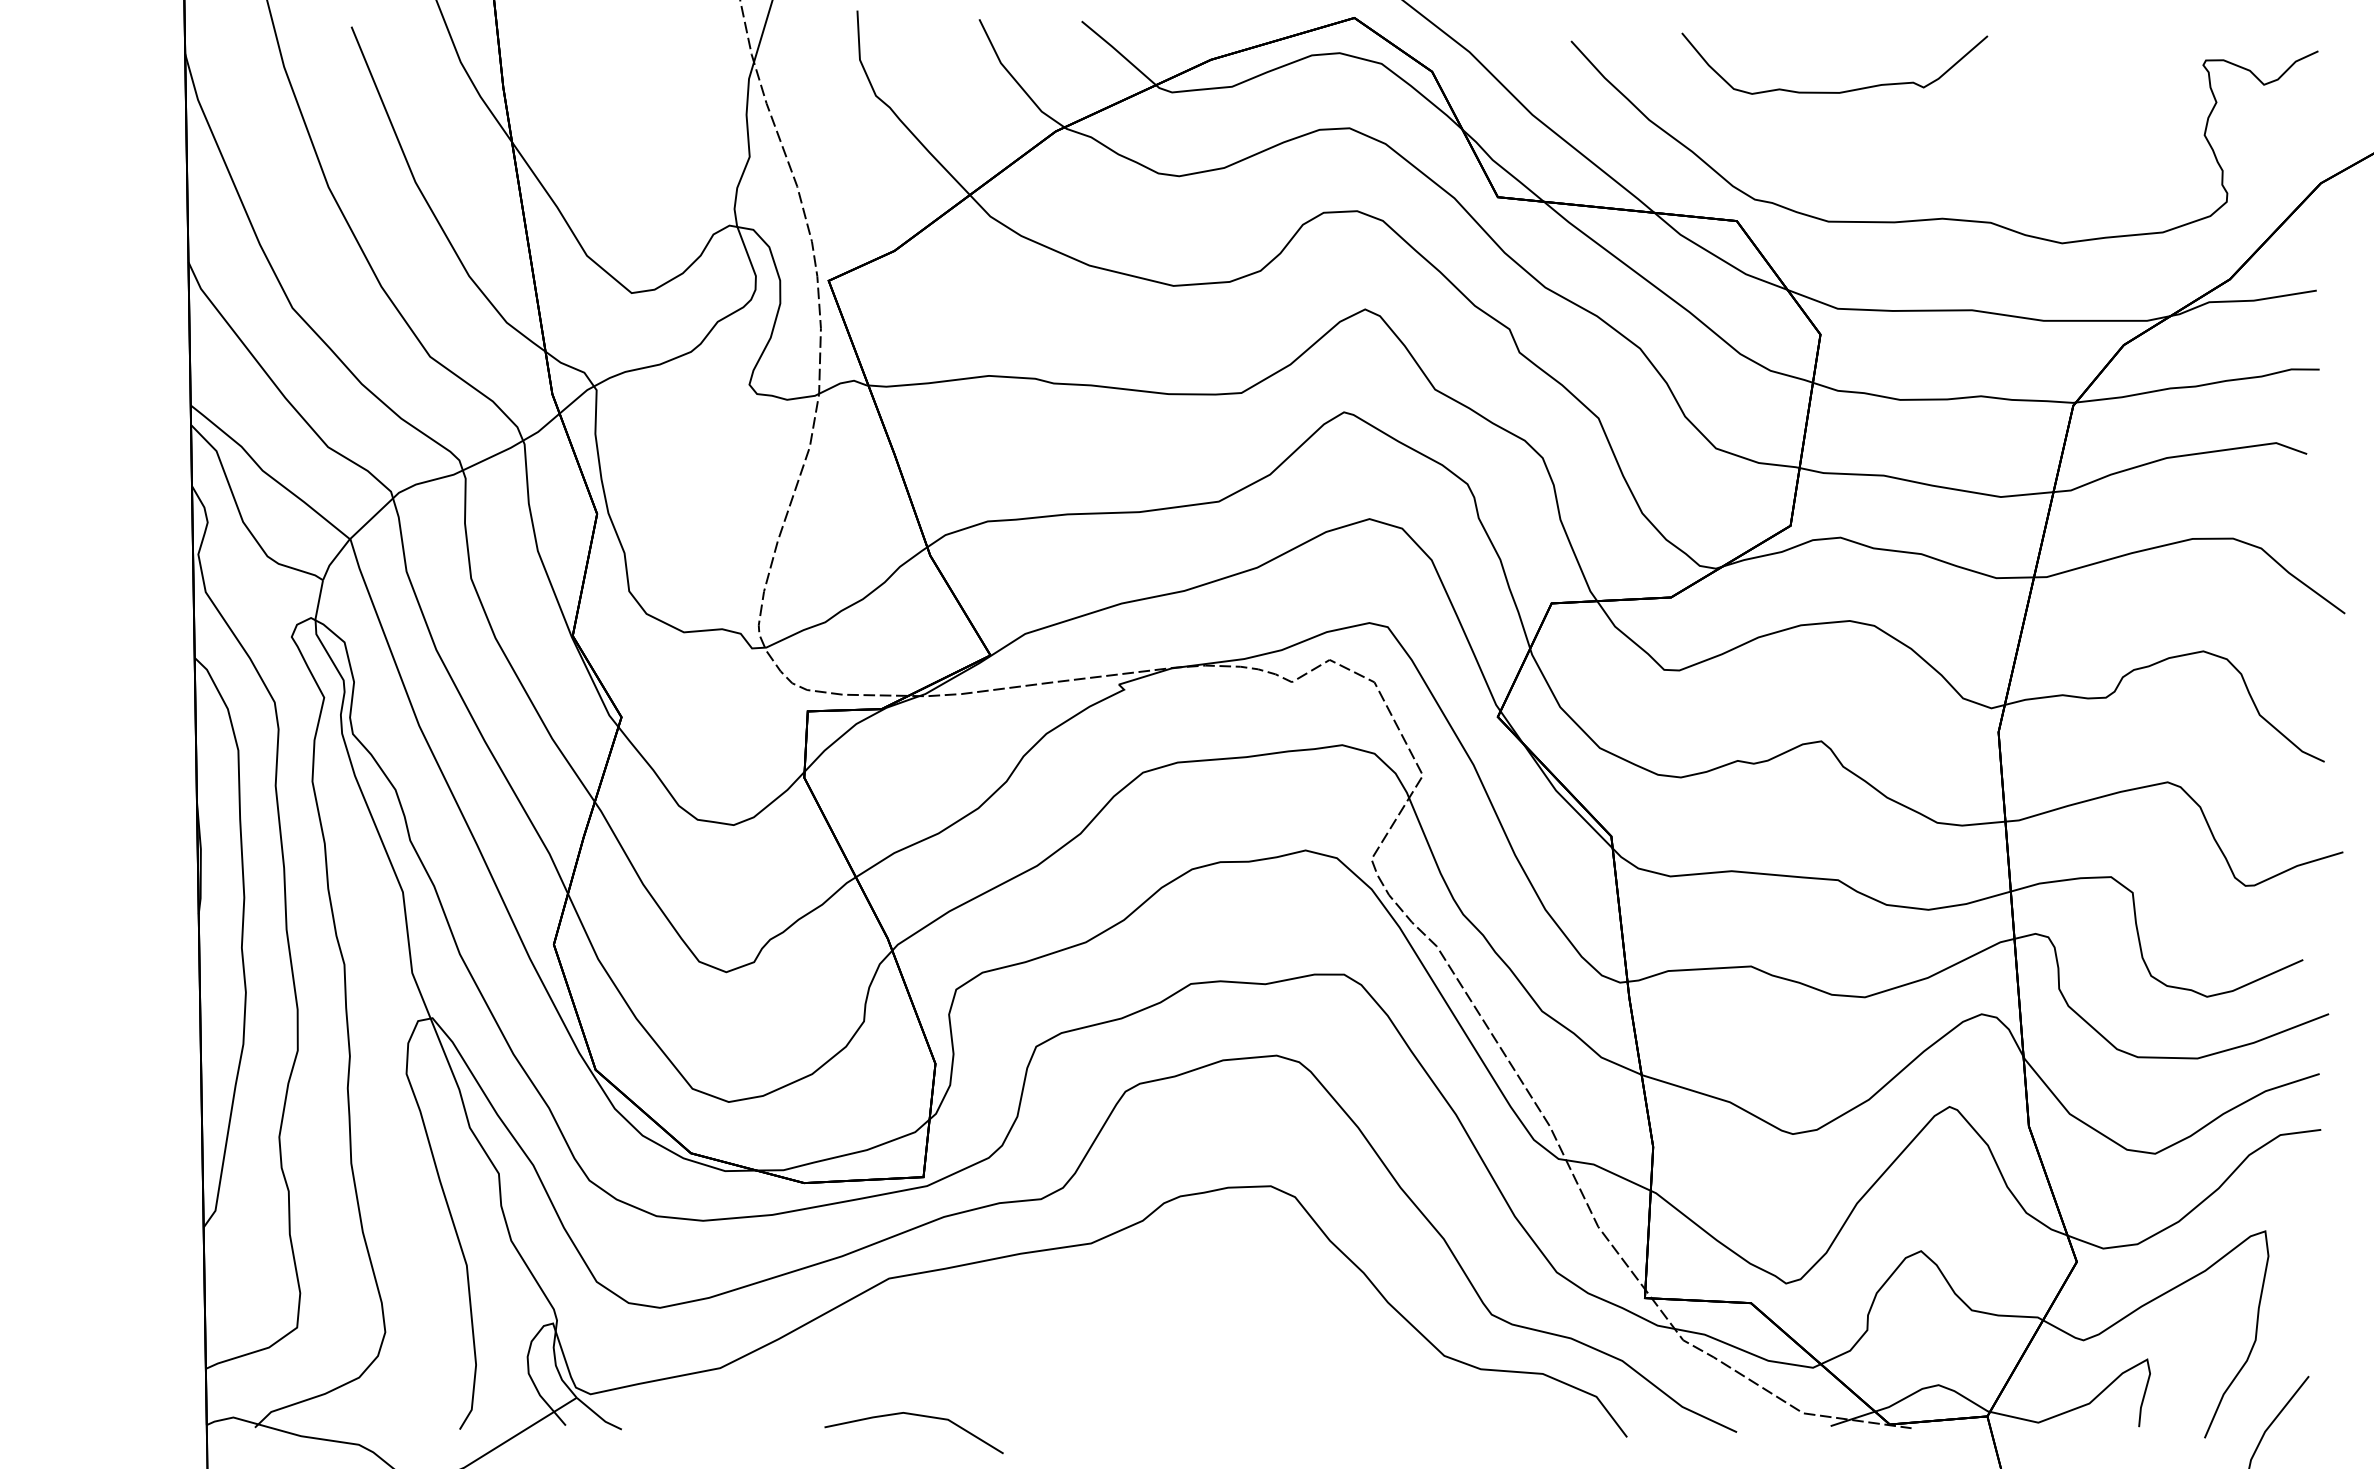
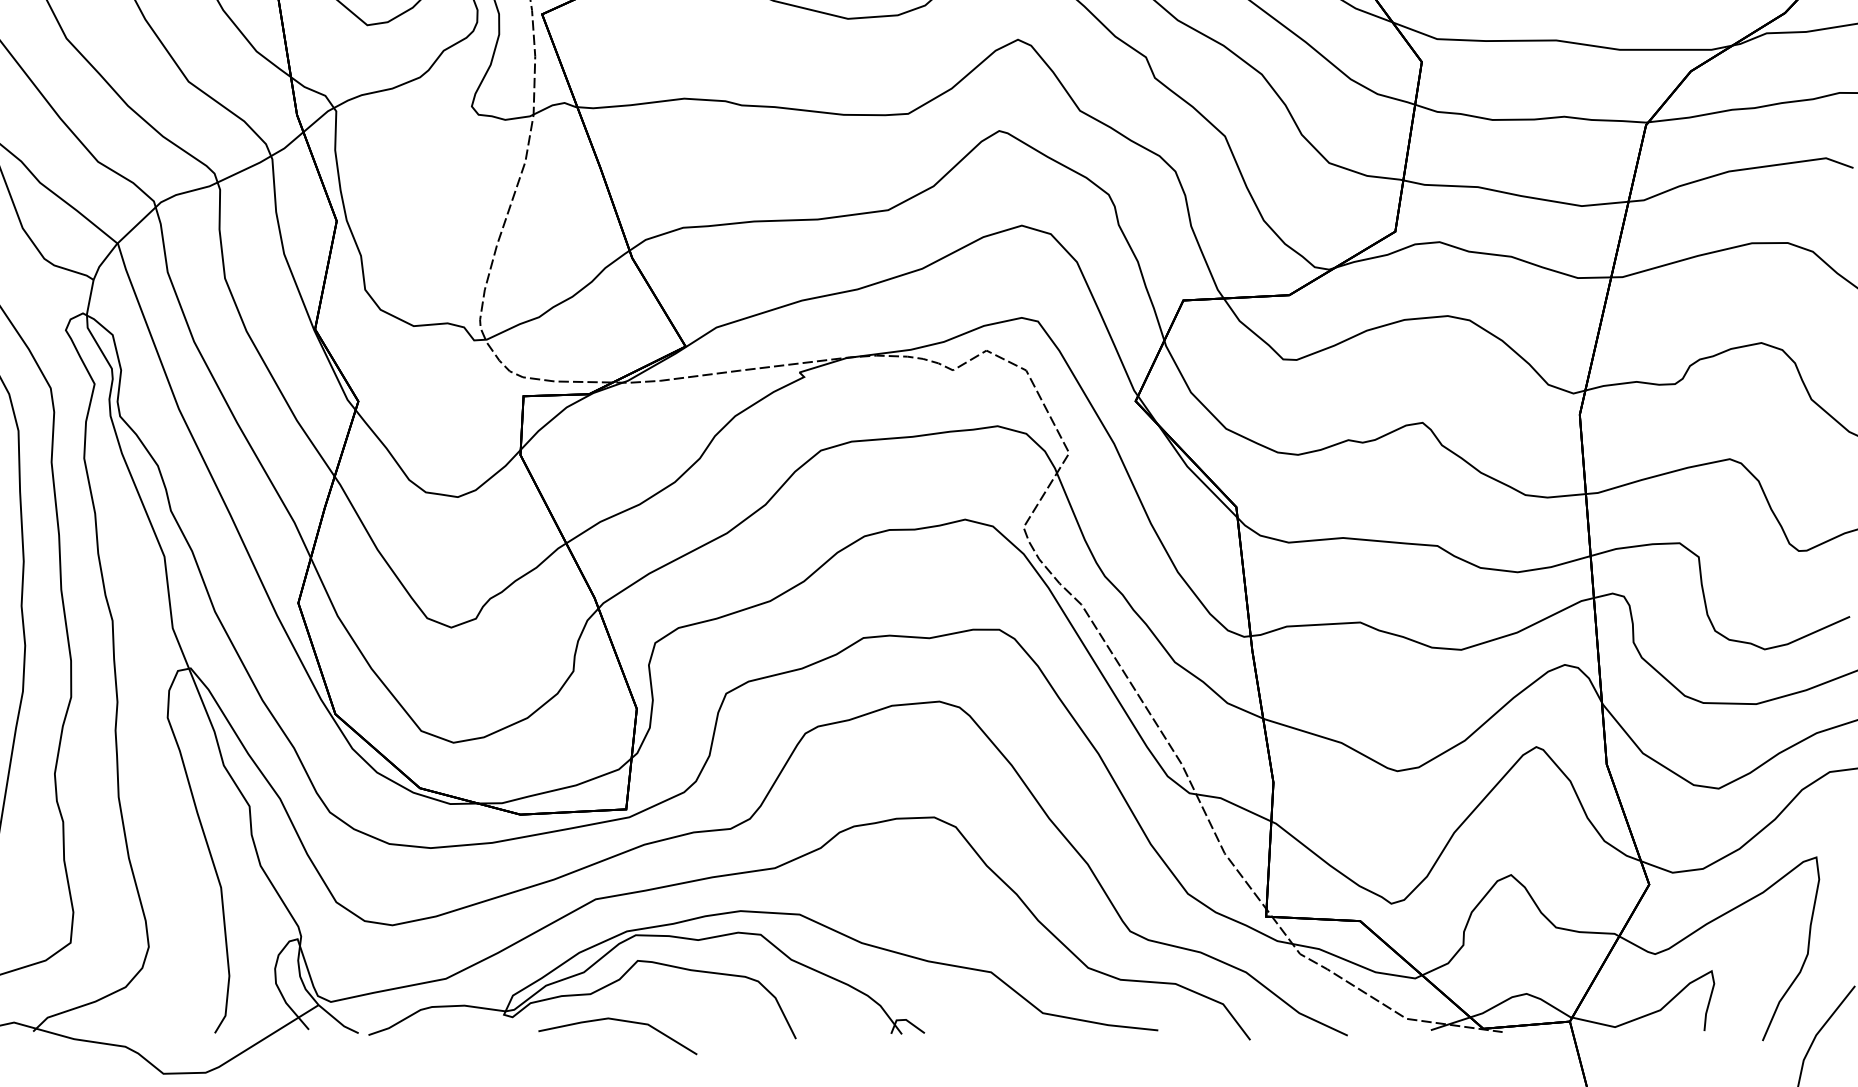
part: (1073, 1370) -> (759, 980), added

